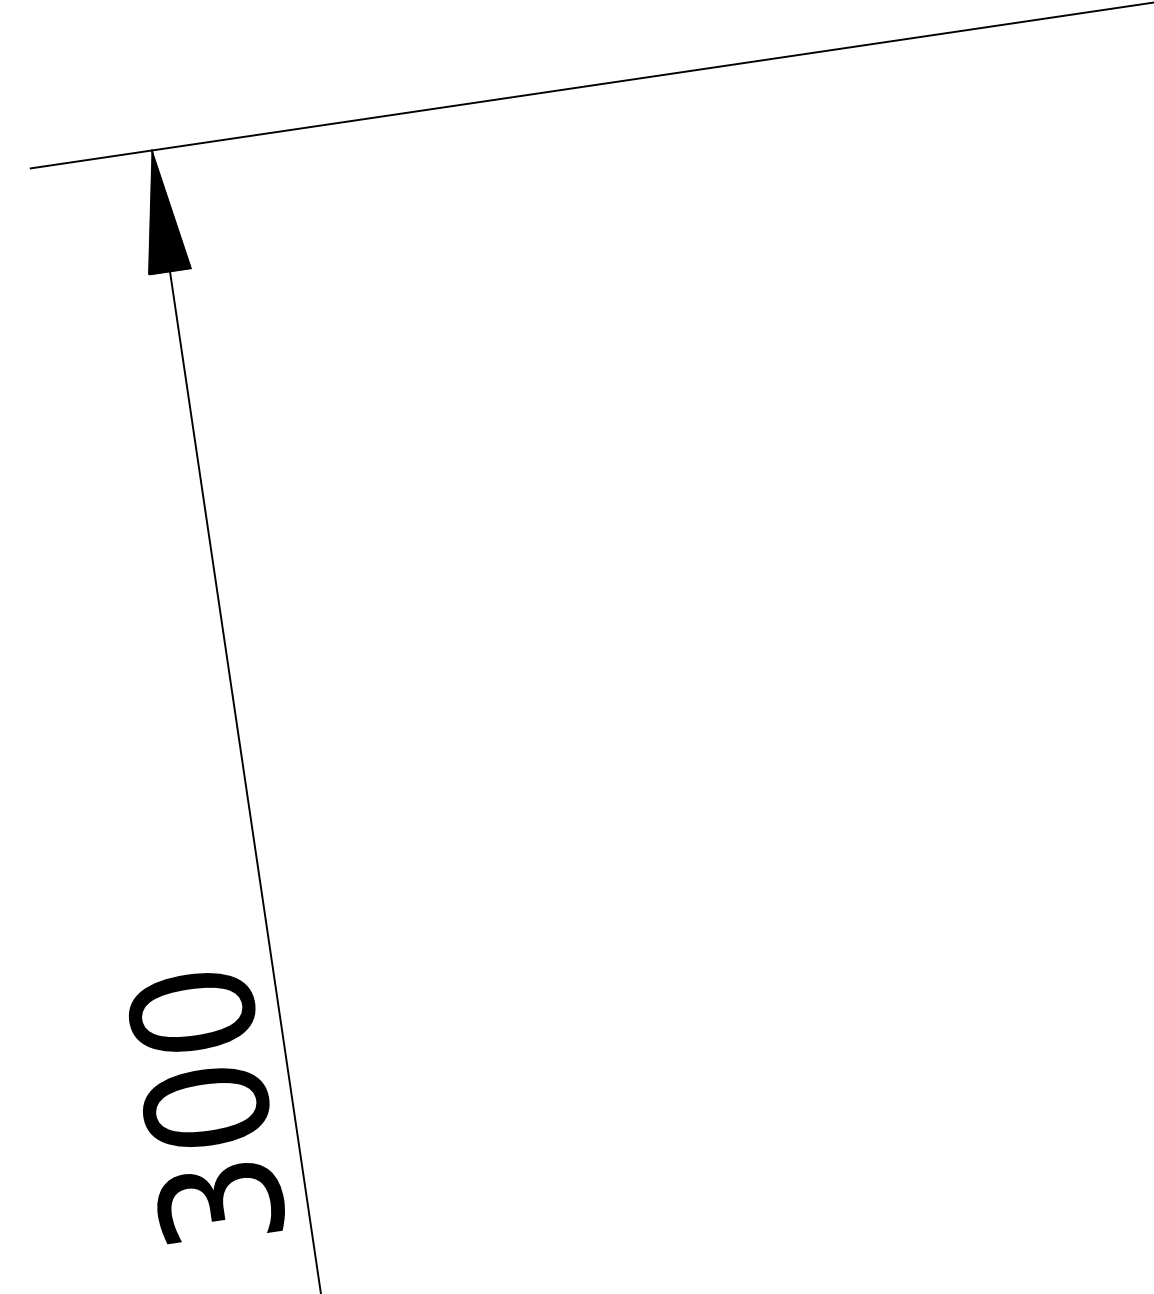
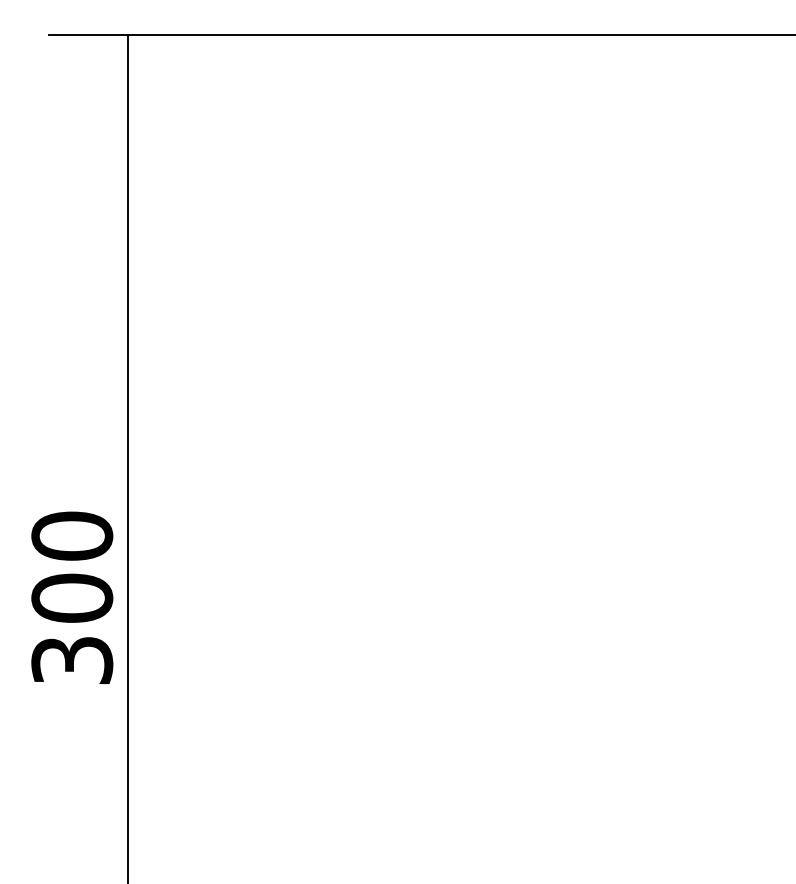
hatch: (160, 210) -> (127, 74), removed
text: (206, 1106) -> (72, 597), moved

